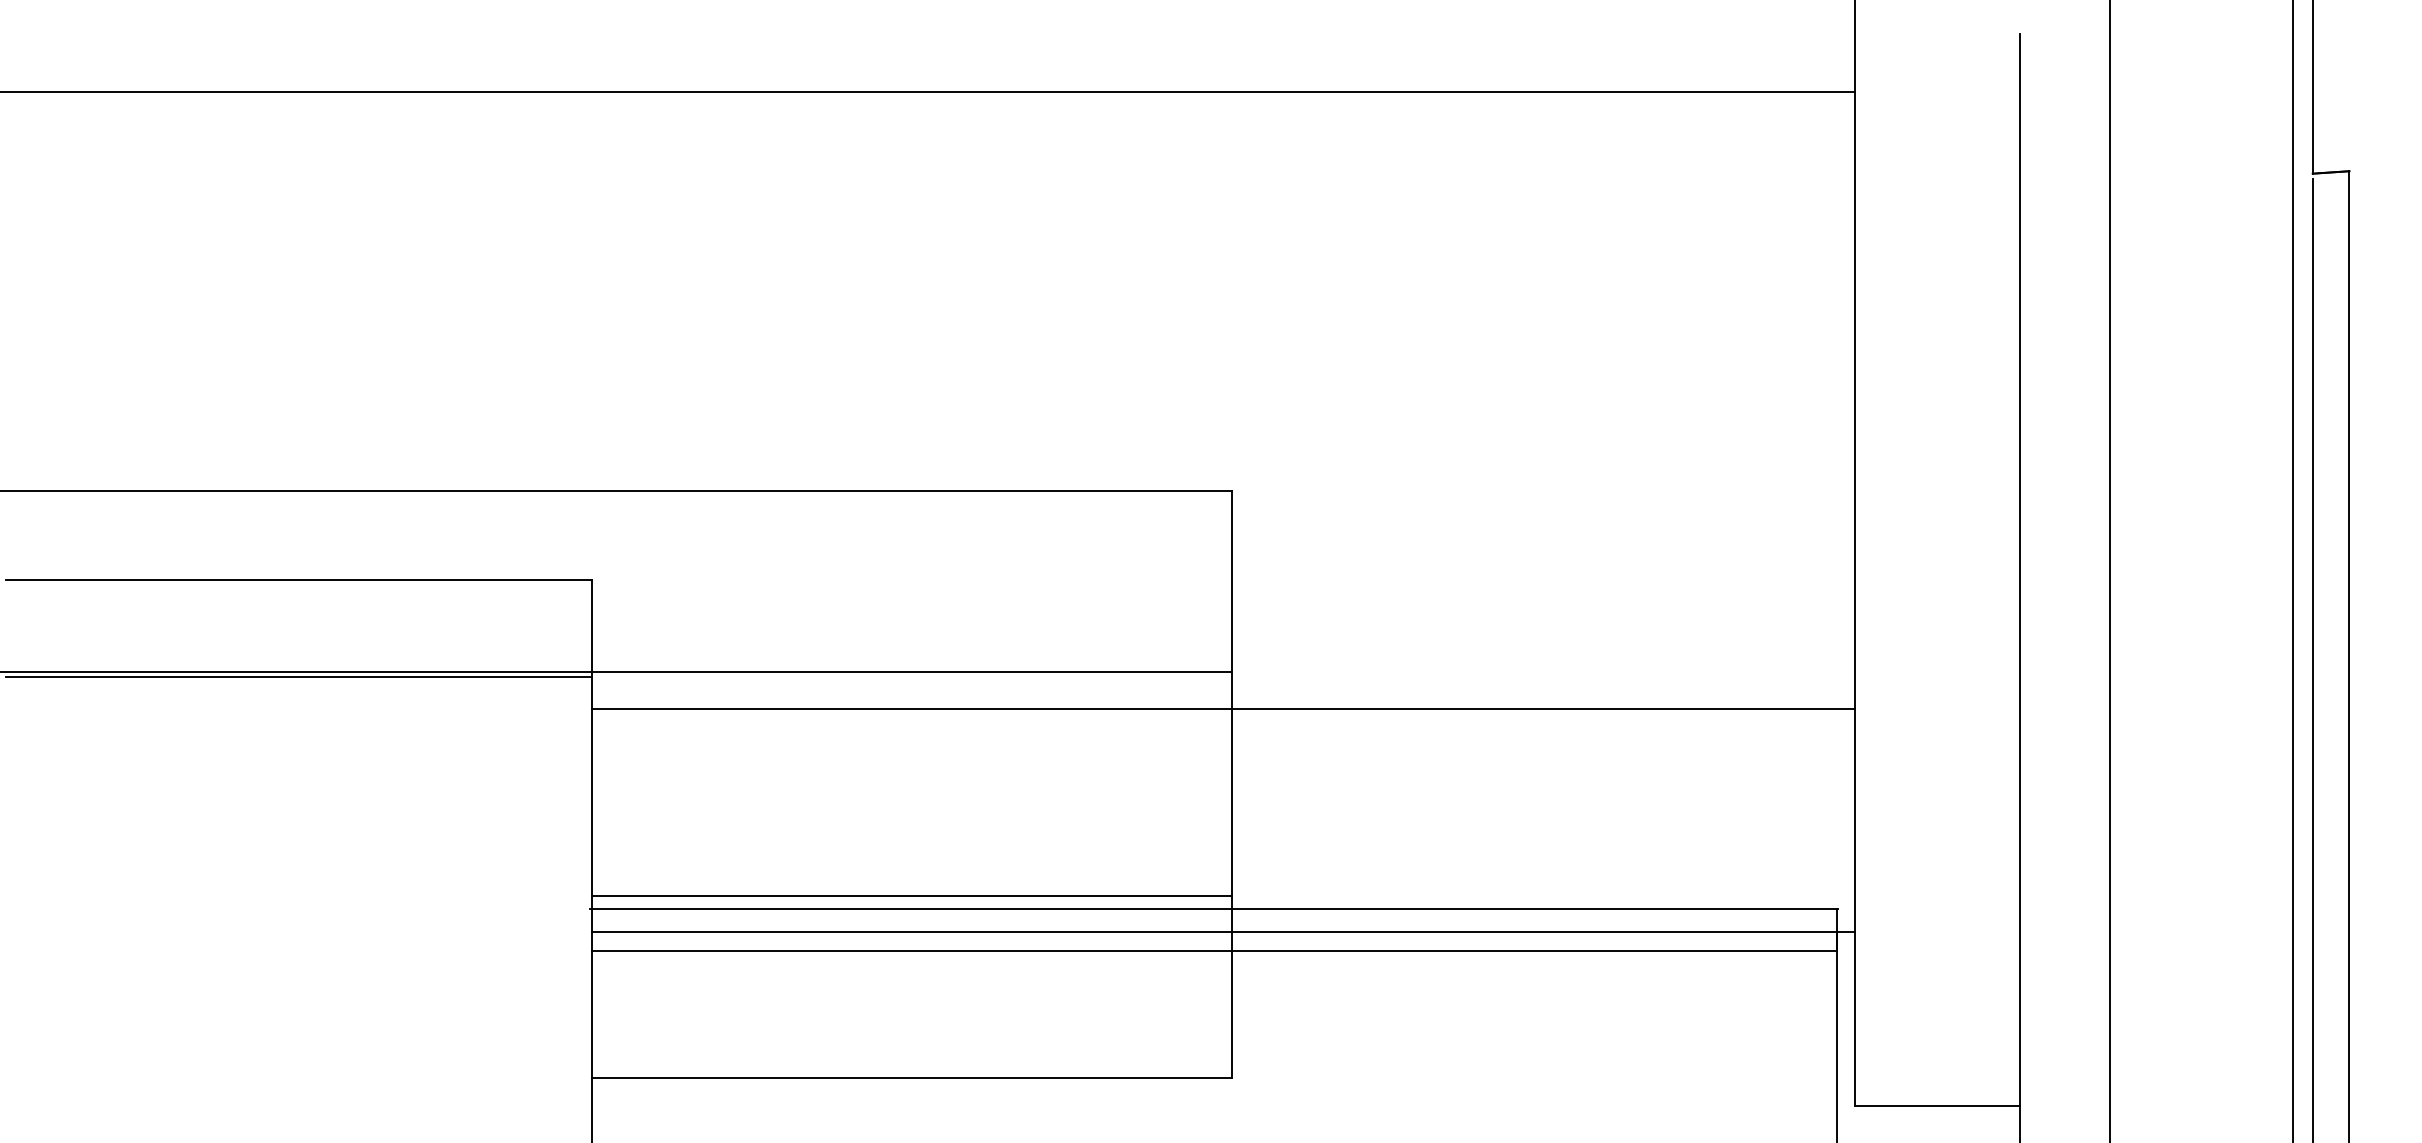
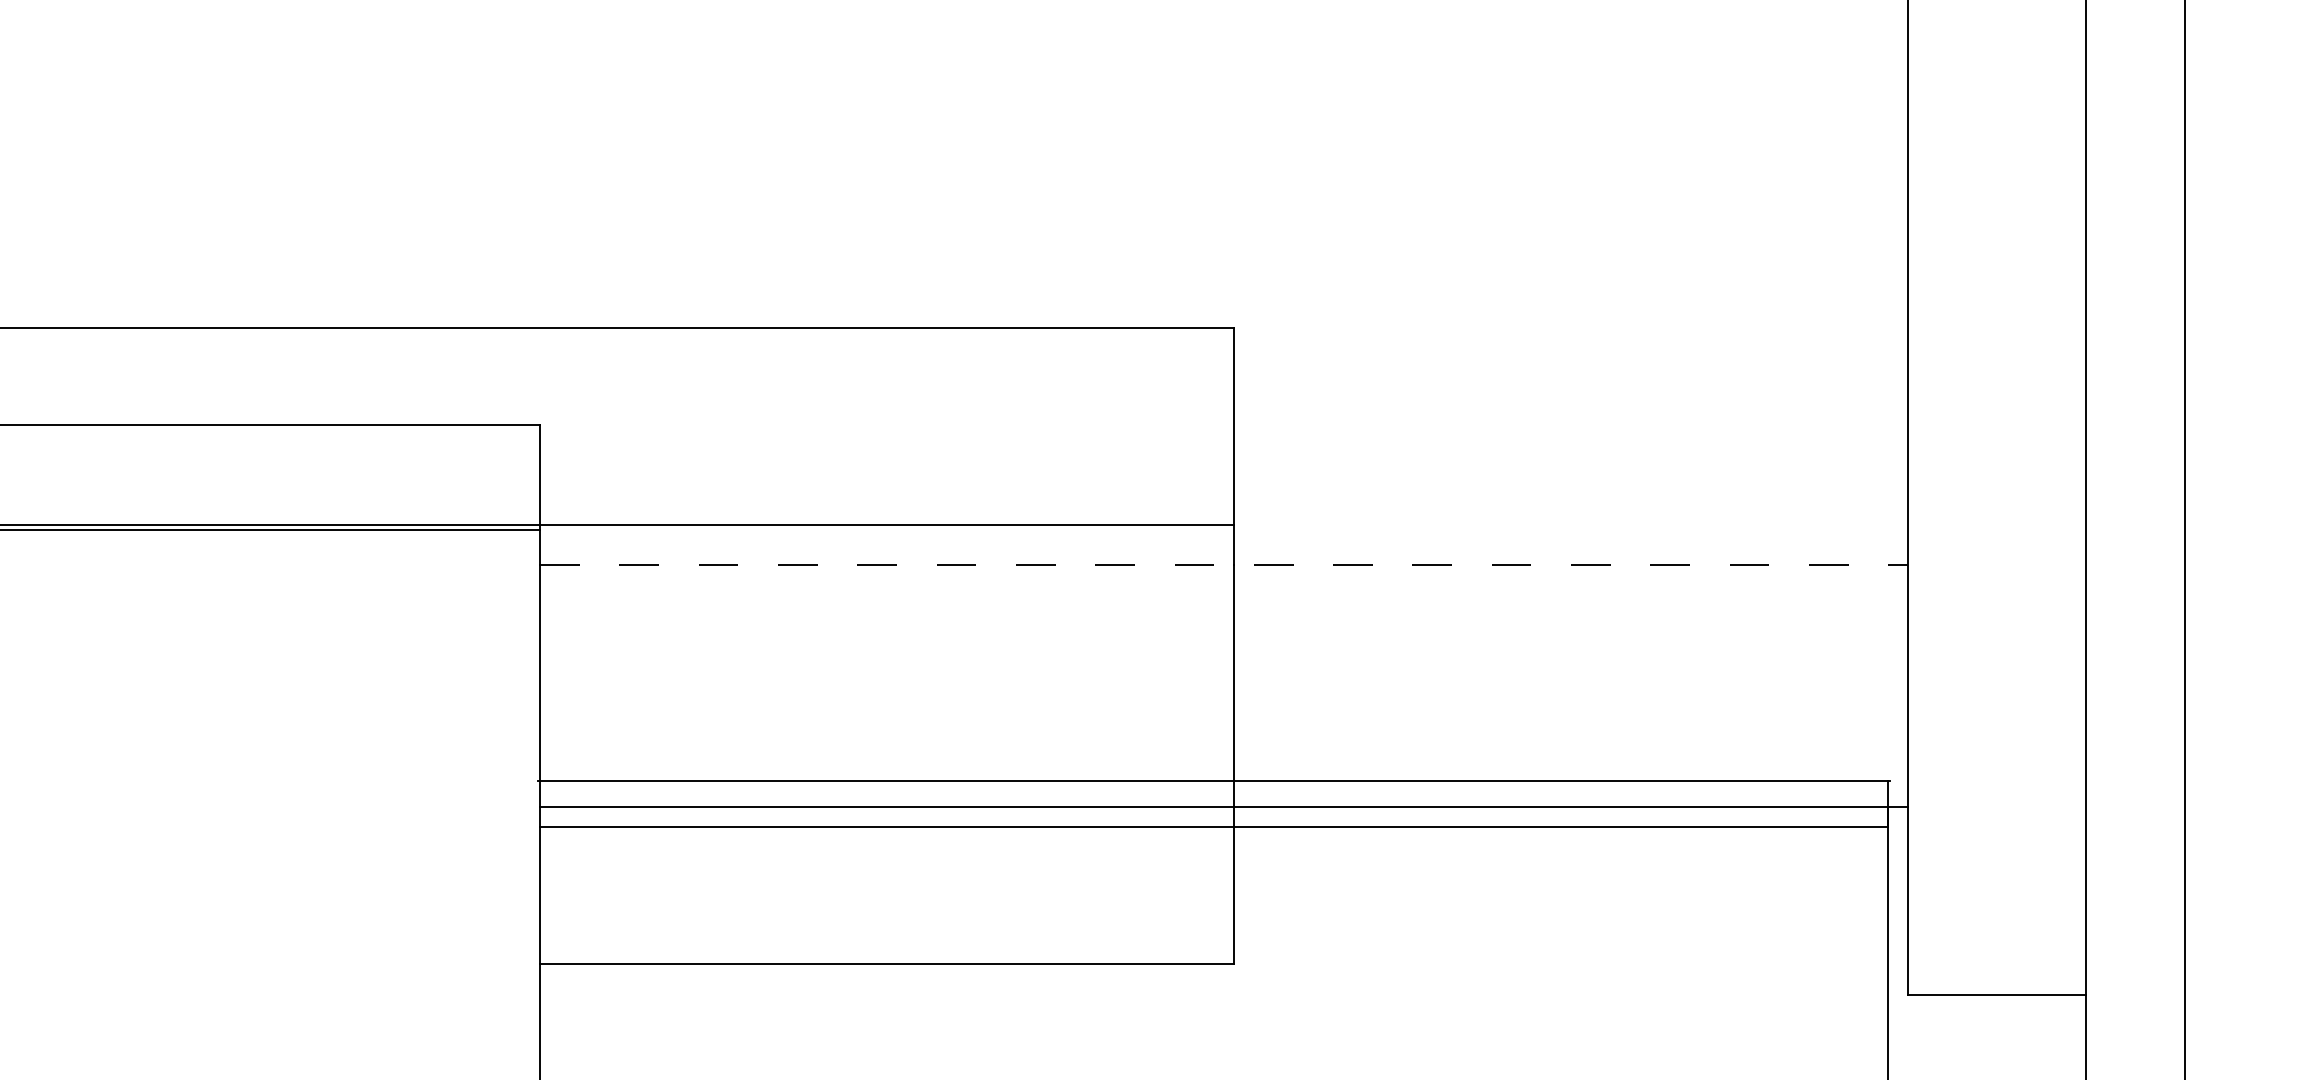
line: (1223, 709) -> (1224, 565), solid -> dashed
line: (911, 896) -> (886, 767), removed

